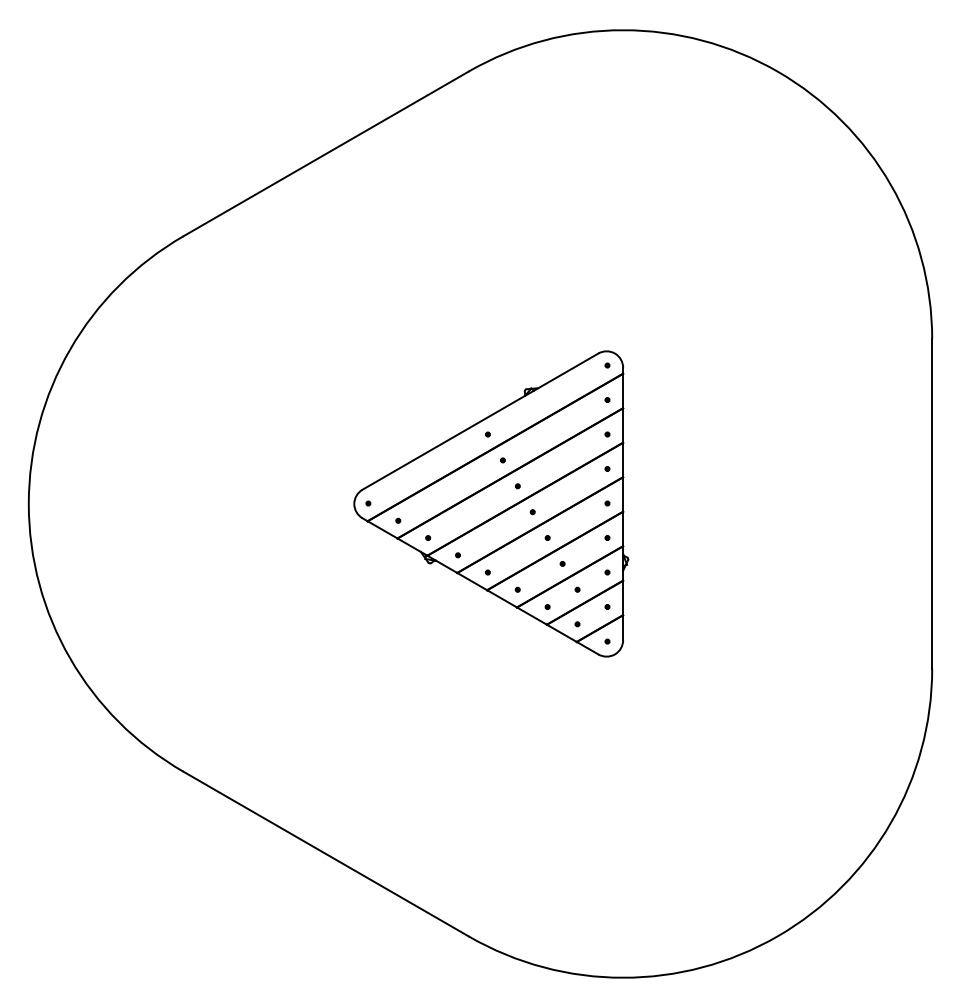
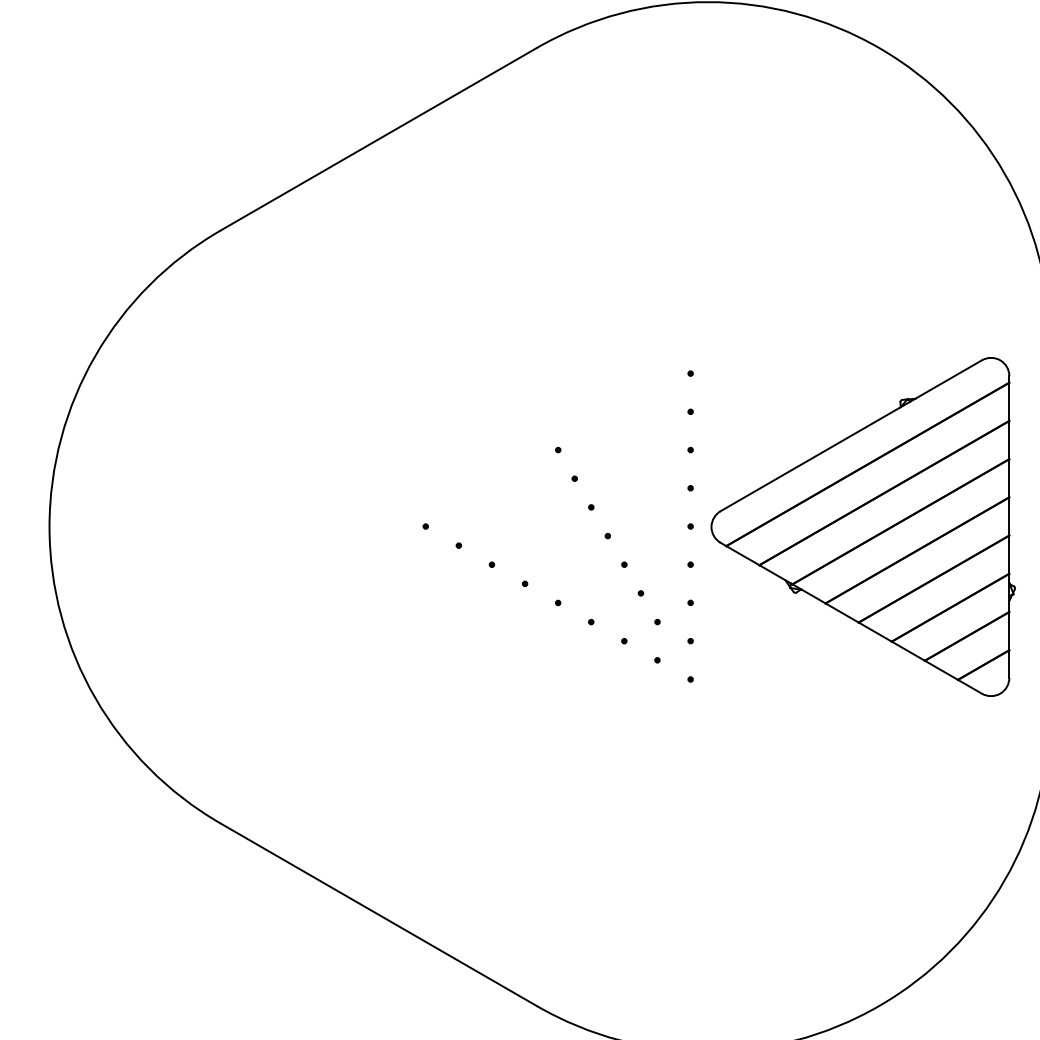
part: (491, 503) -> (863, 526), moved

